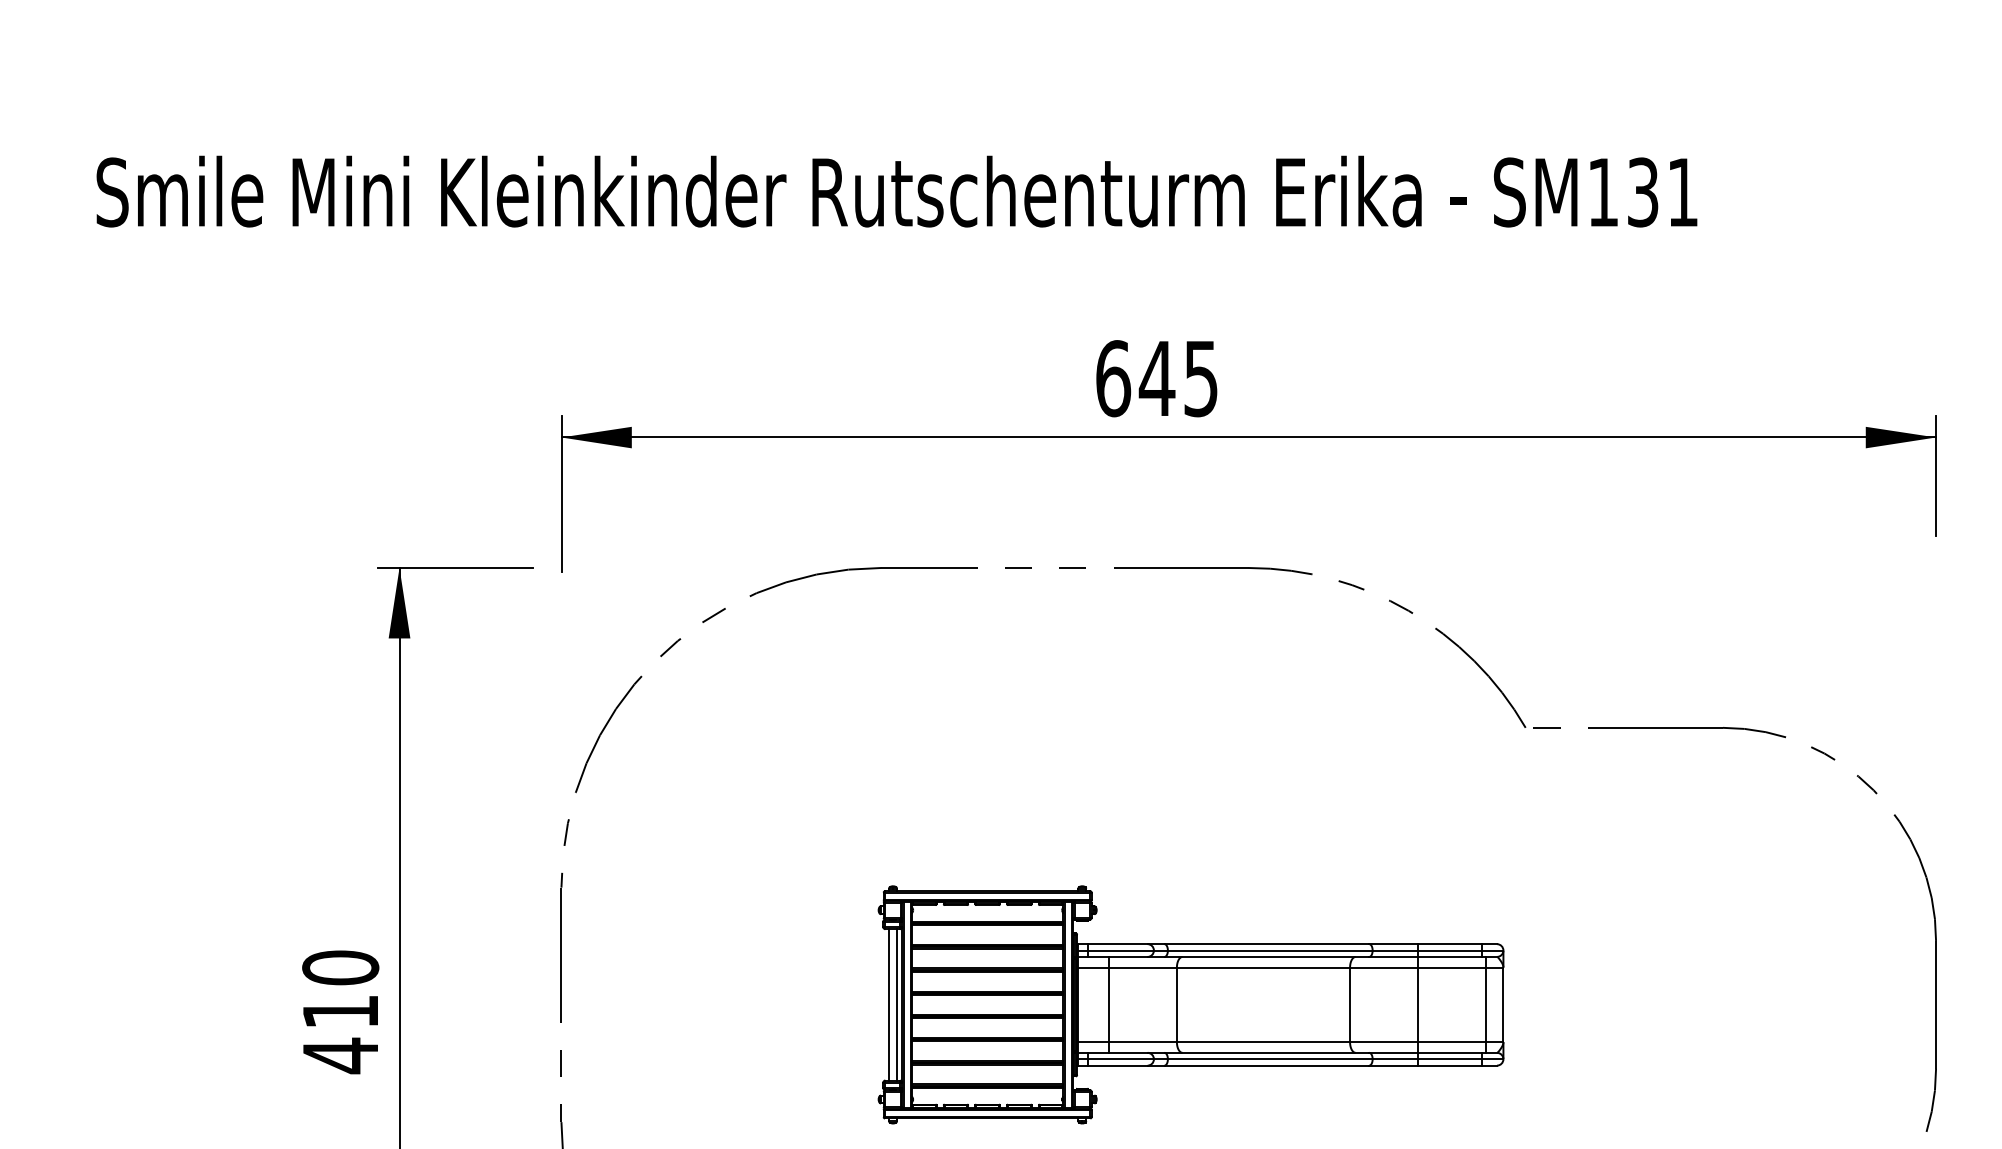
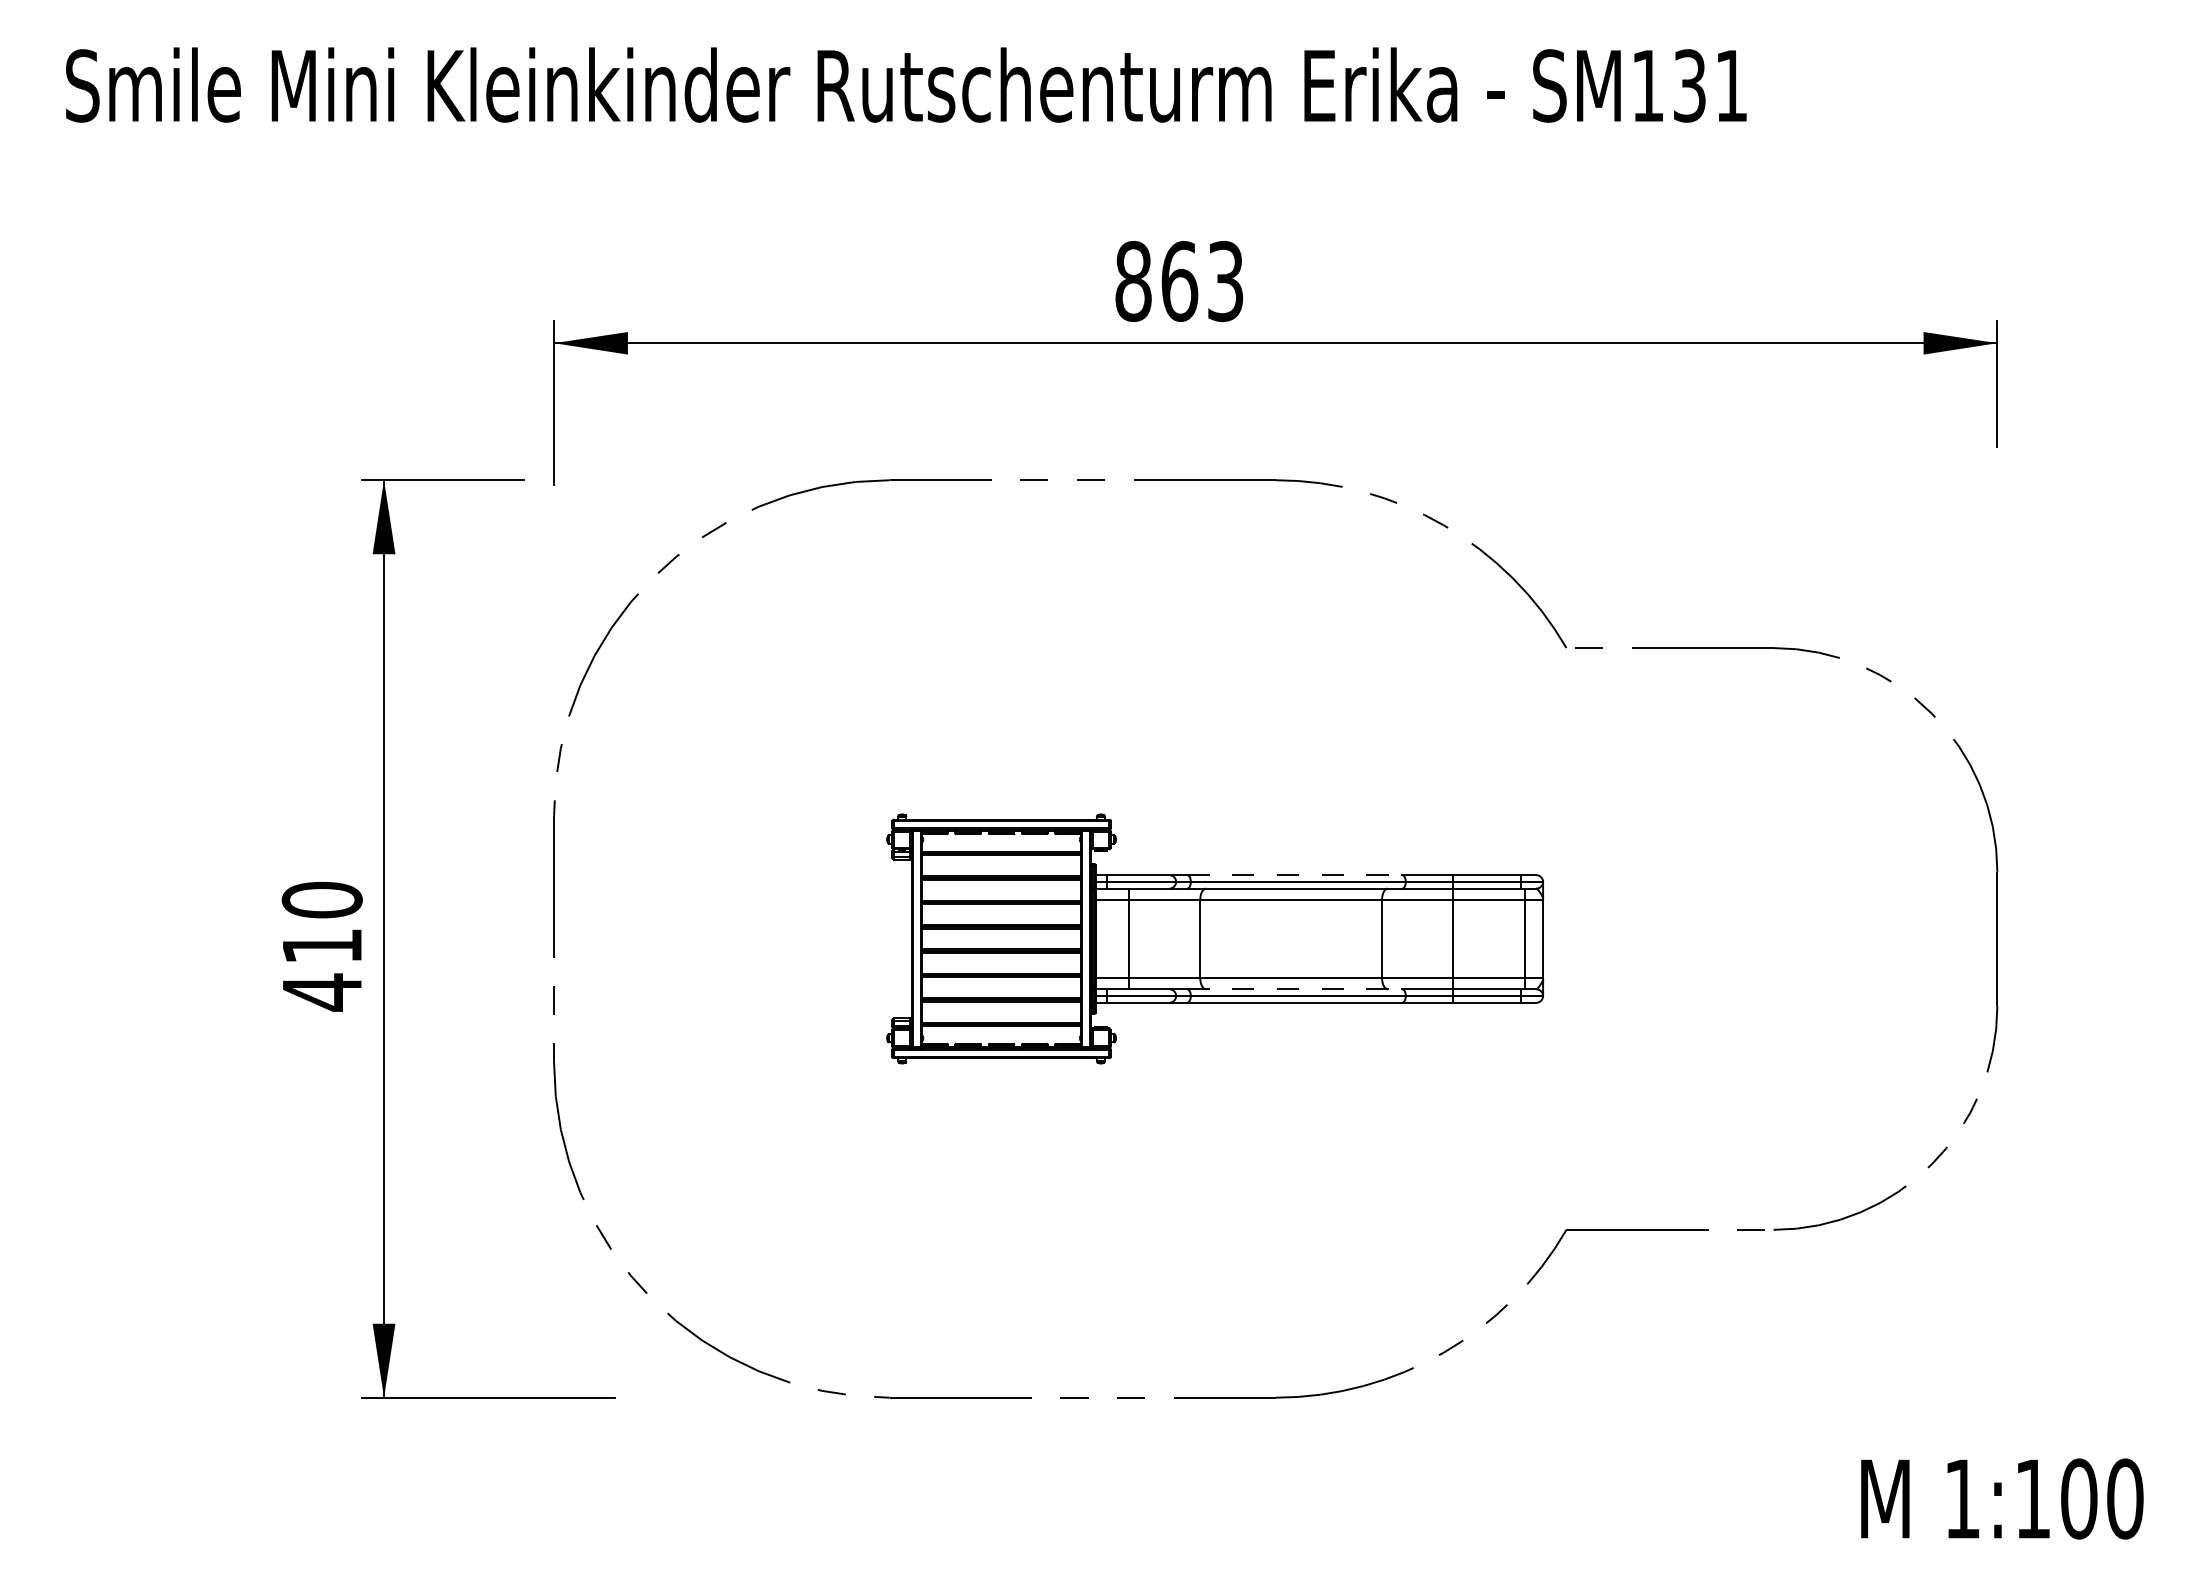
text: (1157, 378) -> (1179, 281), 645 -> 863
line: (1267, 944) -> (1295, 875), solid -> dashed
line: (889, 1004) -> (898, 938), removed
line: (896, 1004) -> (905, 938), removed
line: (1267, 1053) -> (1295, 989), solid -> dashed

